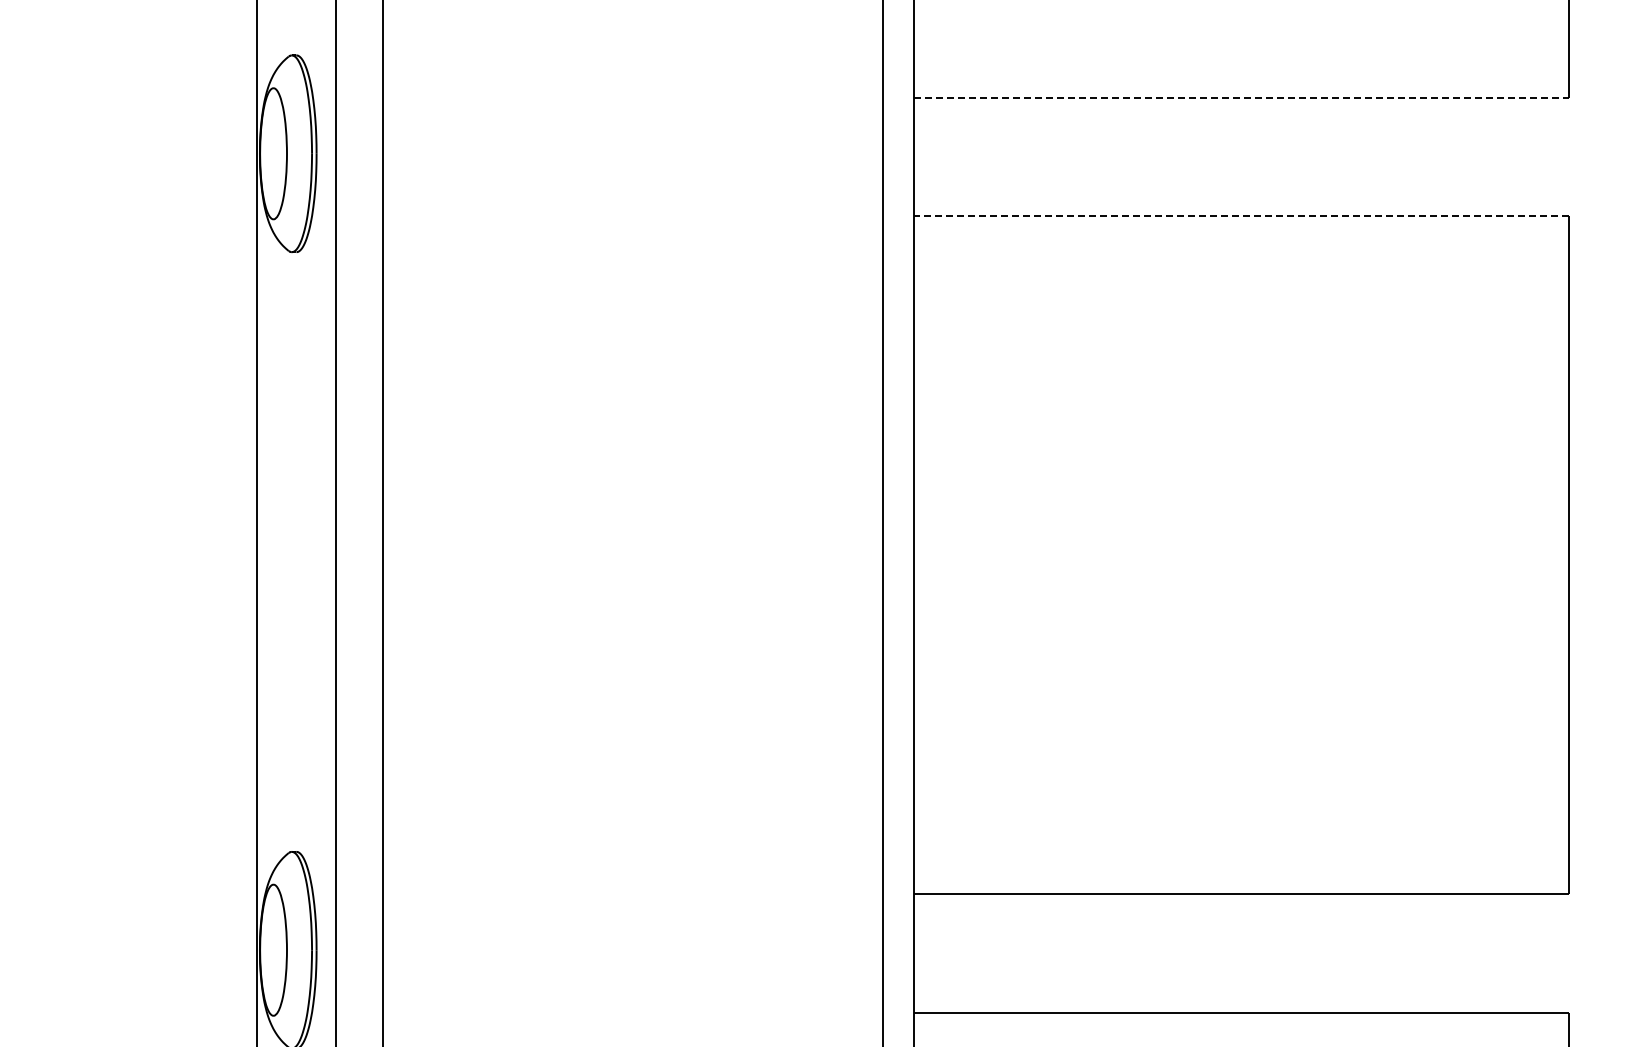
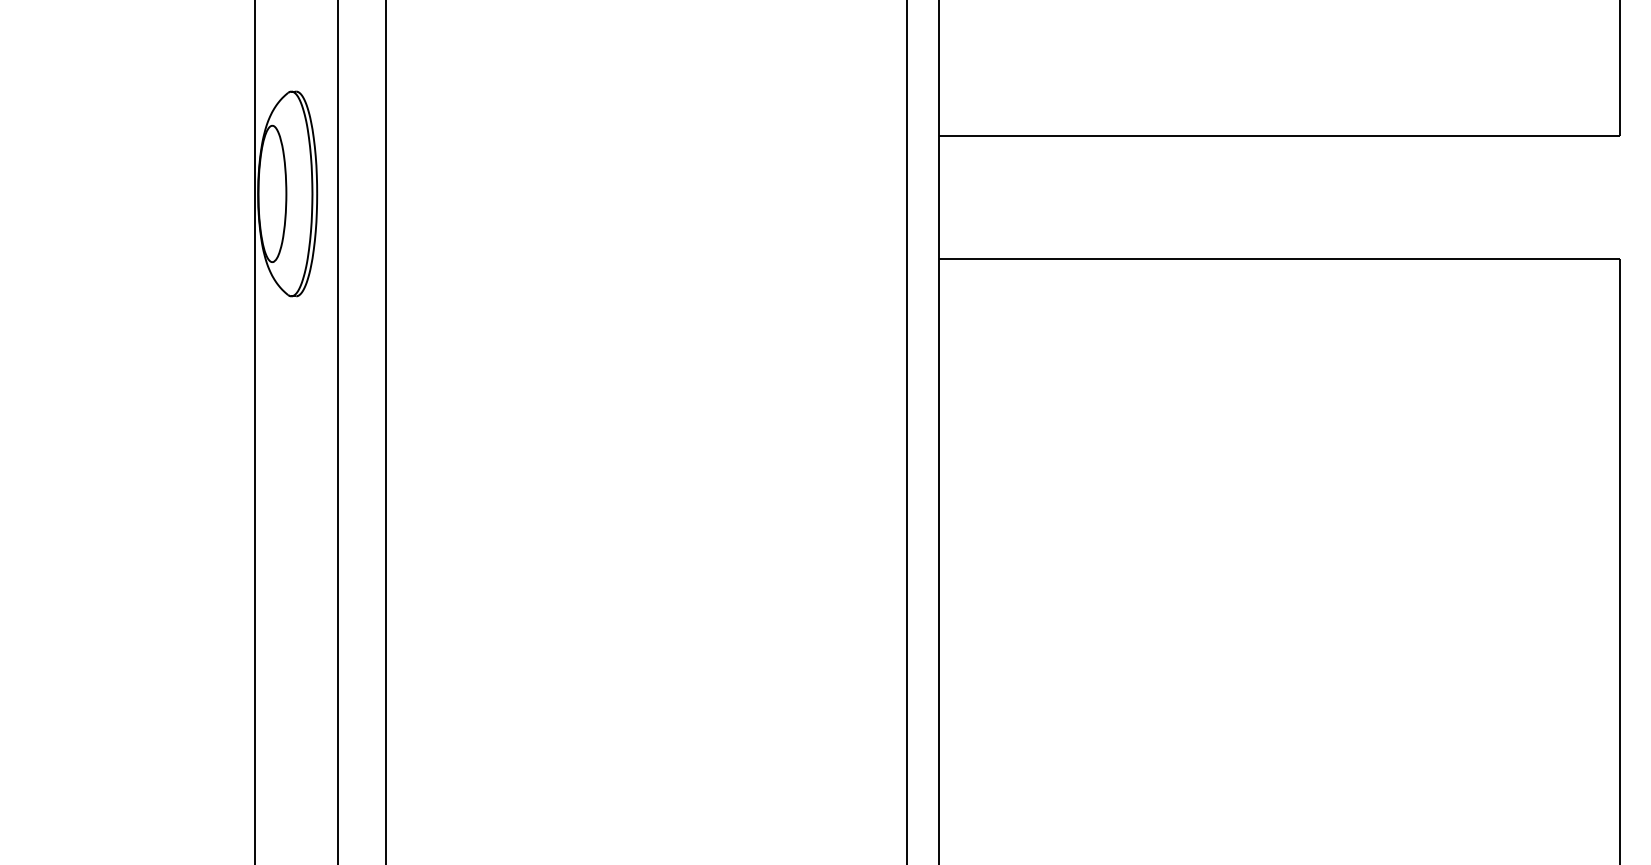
line: (1241, 97) -> (1279, 135), dashed -> solid
line: (1240, 216) -> (1278, 259), dashed -> solid

